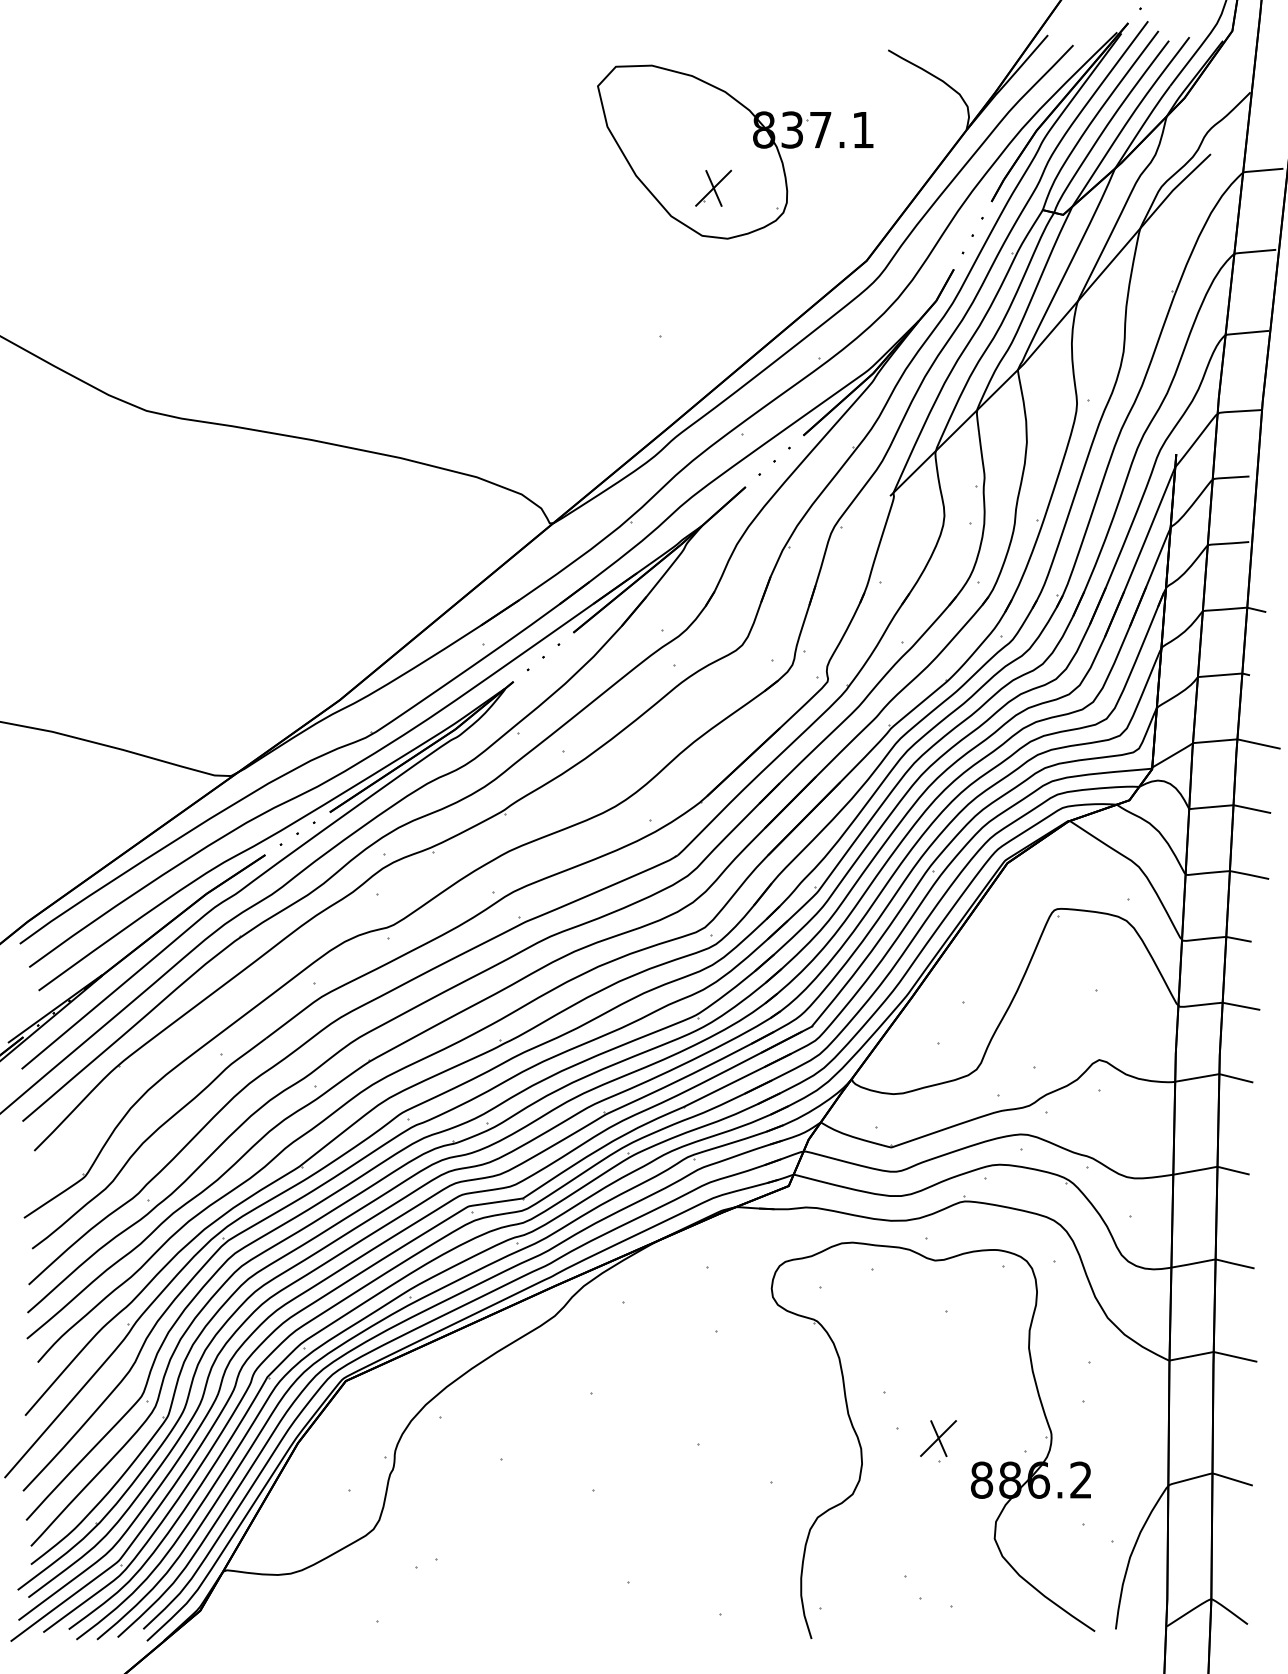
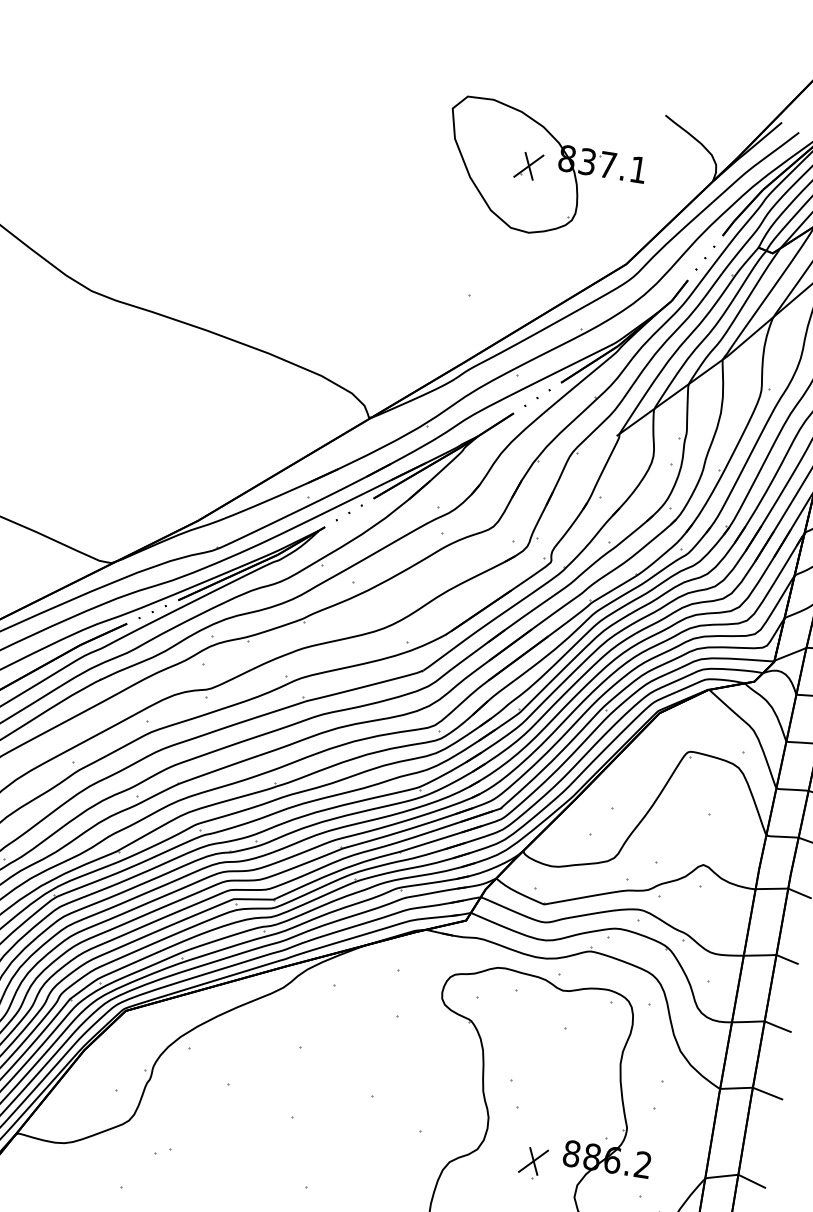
part: (713, 187) -> (528, 165), moved
part: (938, 1441) -> (533, 1163), moved

